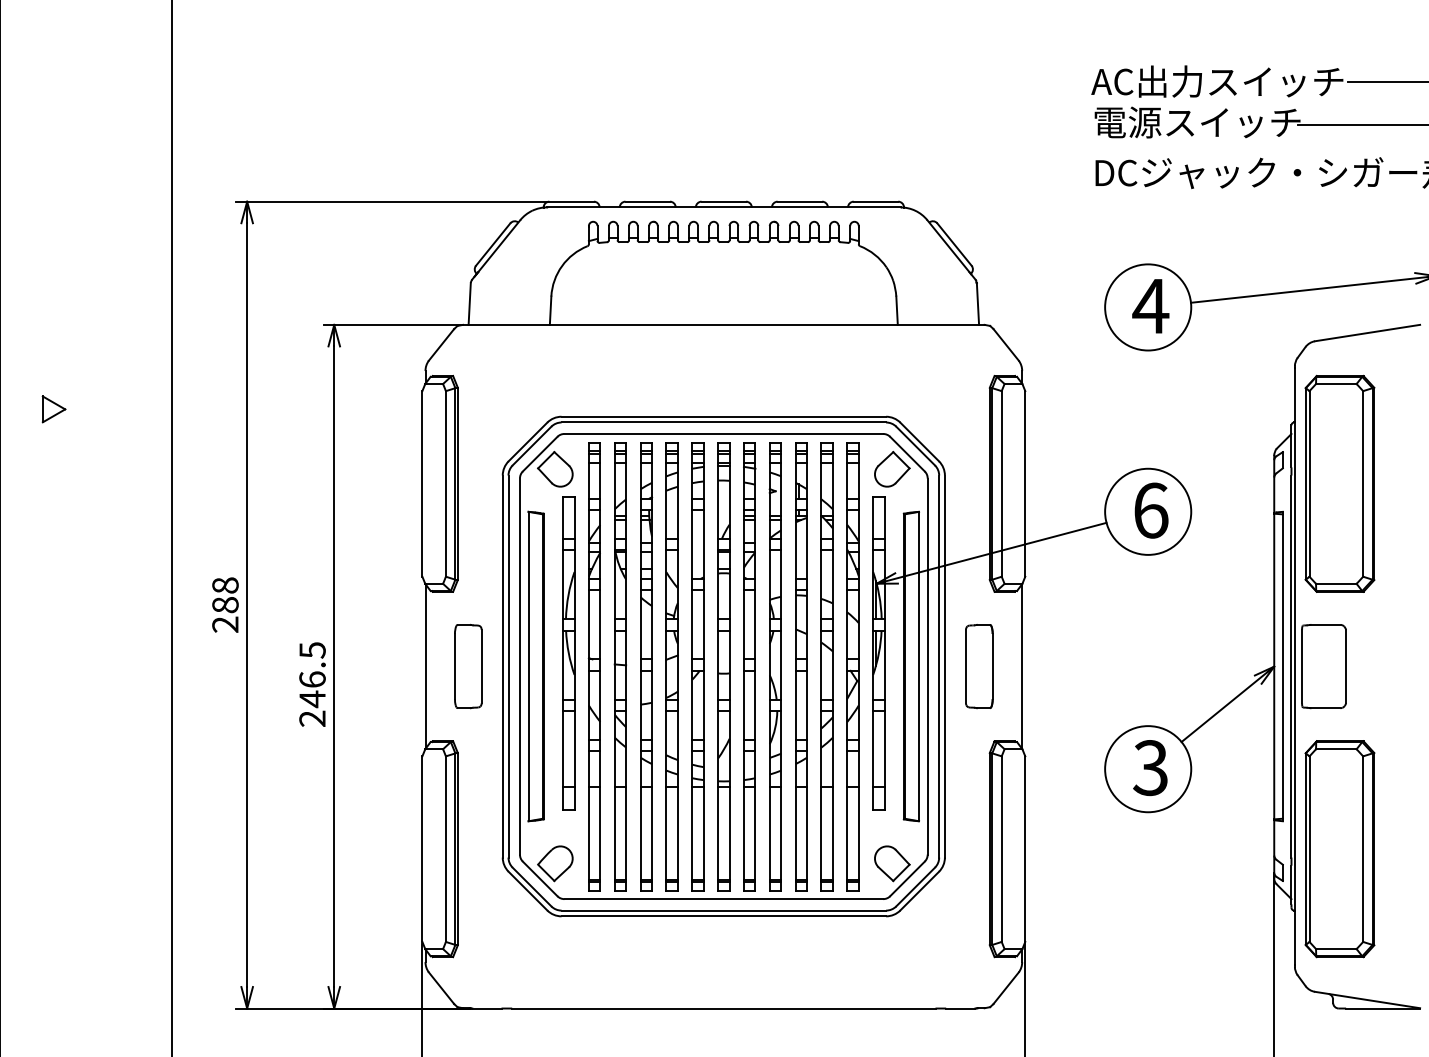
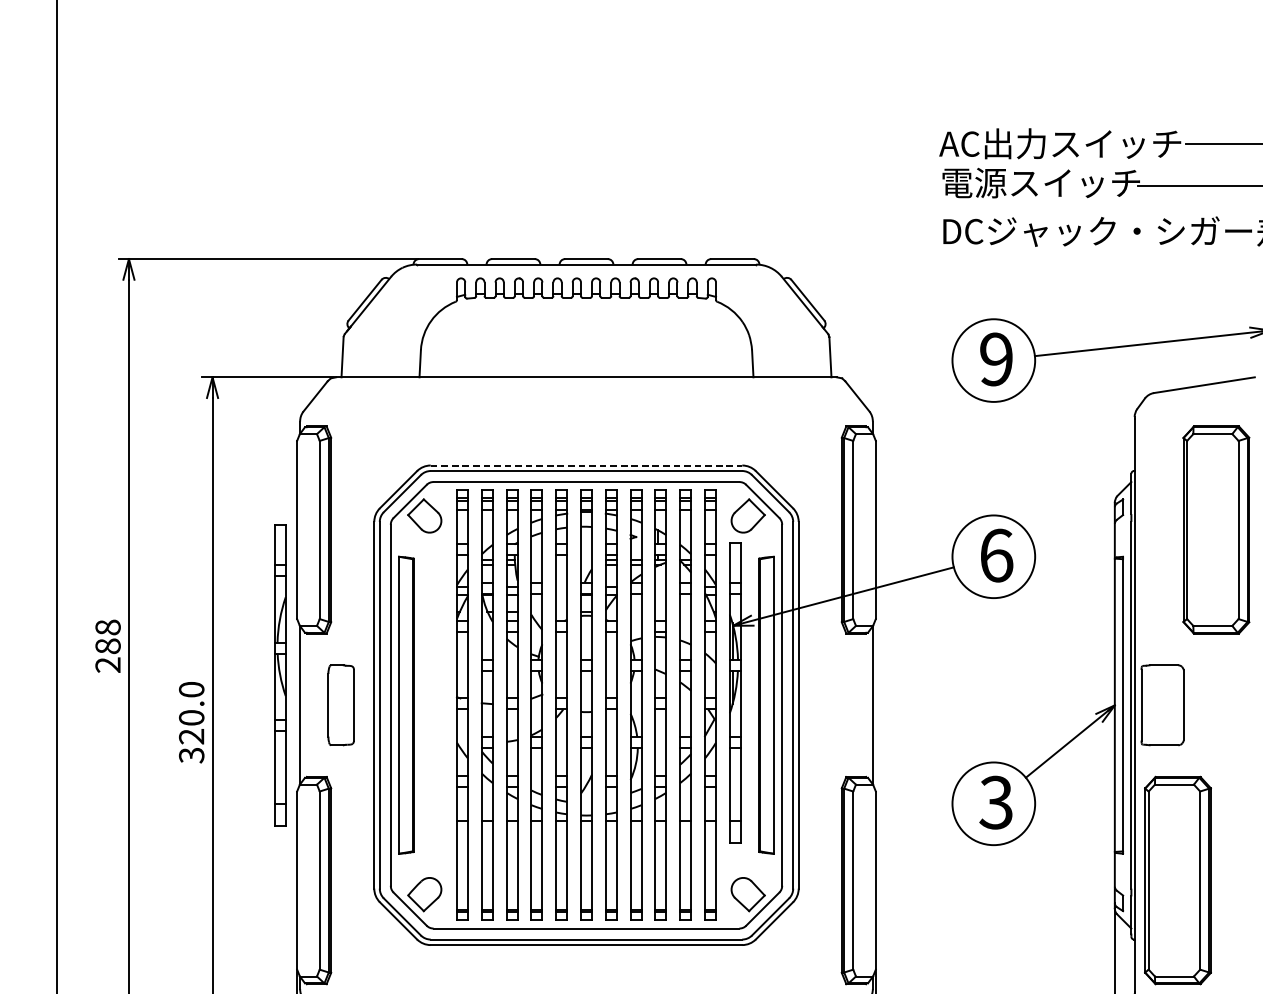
text: (1150, 306) -> (996, 359), 4 -> 9
line: (724, 416) -> (587, 465), solid -> dashed
part: (1339, 483) -> (1215, 529), moved
part: (568, 653) -> (279, 675), moved
part: (979, 666) -> (831, 705), removed
text: (312, 684) -> (191, 722), 246.5 -> 320.0

